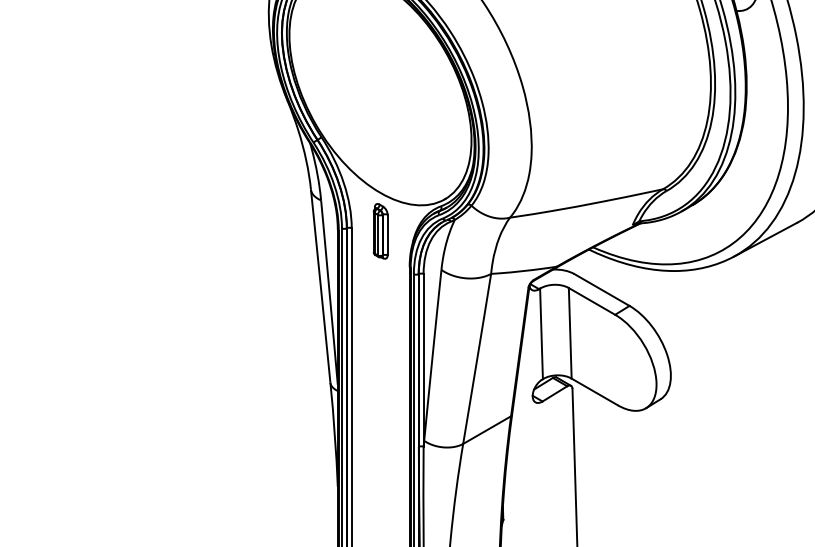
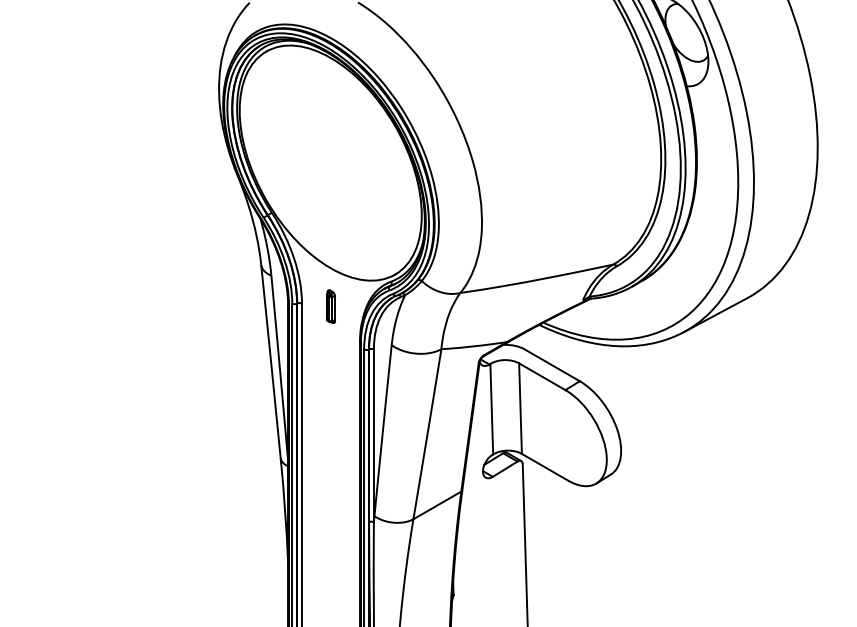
part: (380, 231) -> (330, 306), size x0.6

